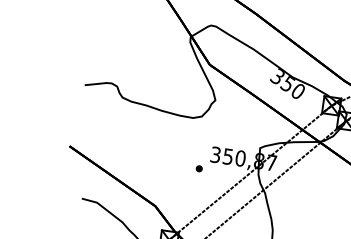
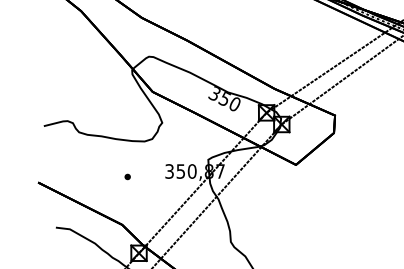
part: (199, 168) -> (127, 176), moved

